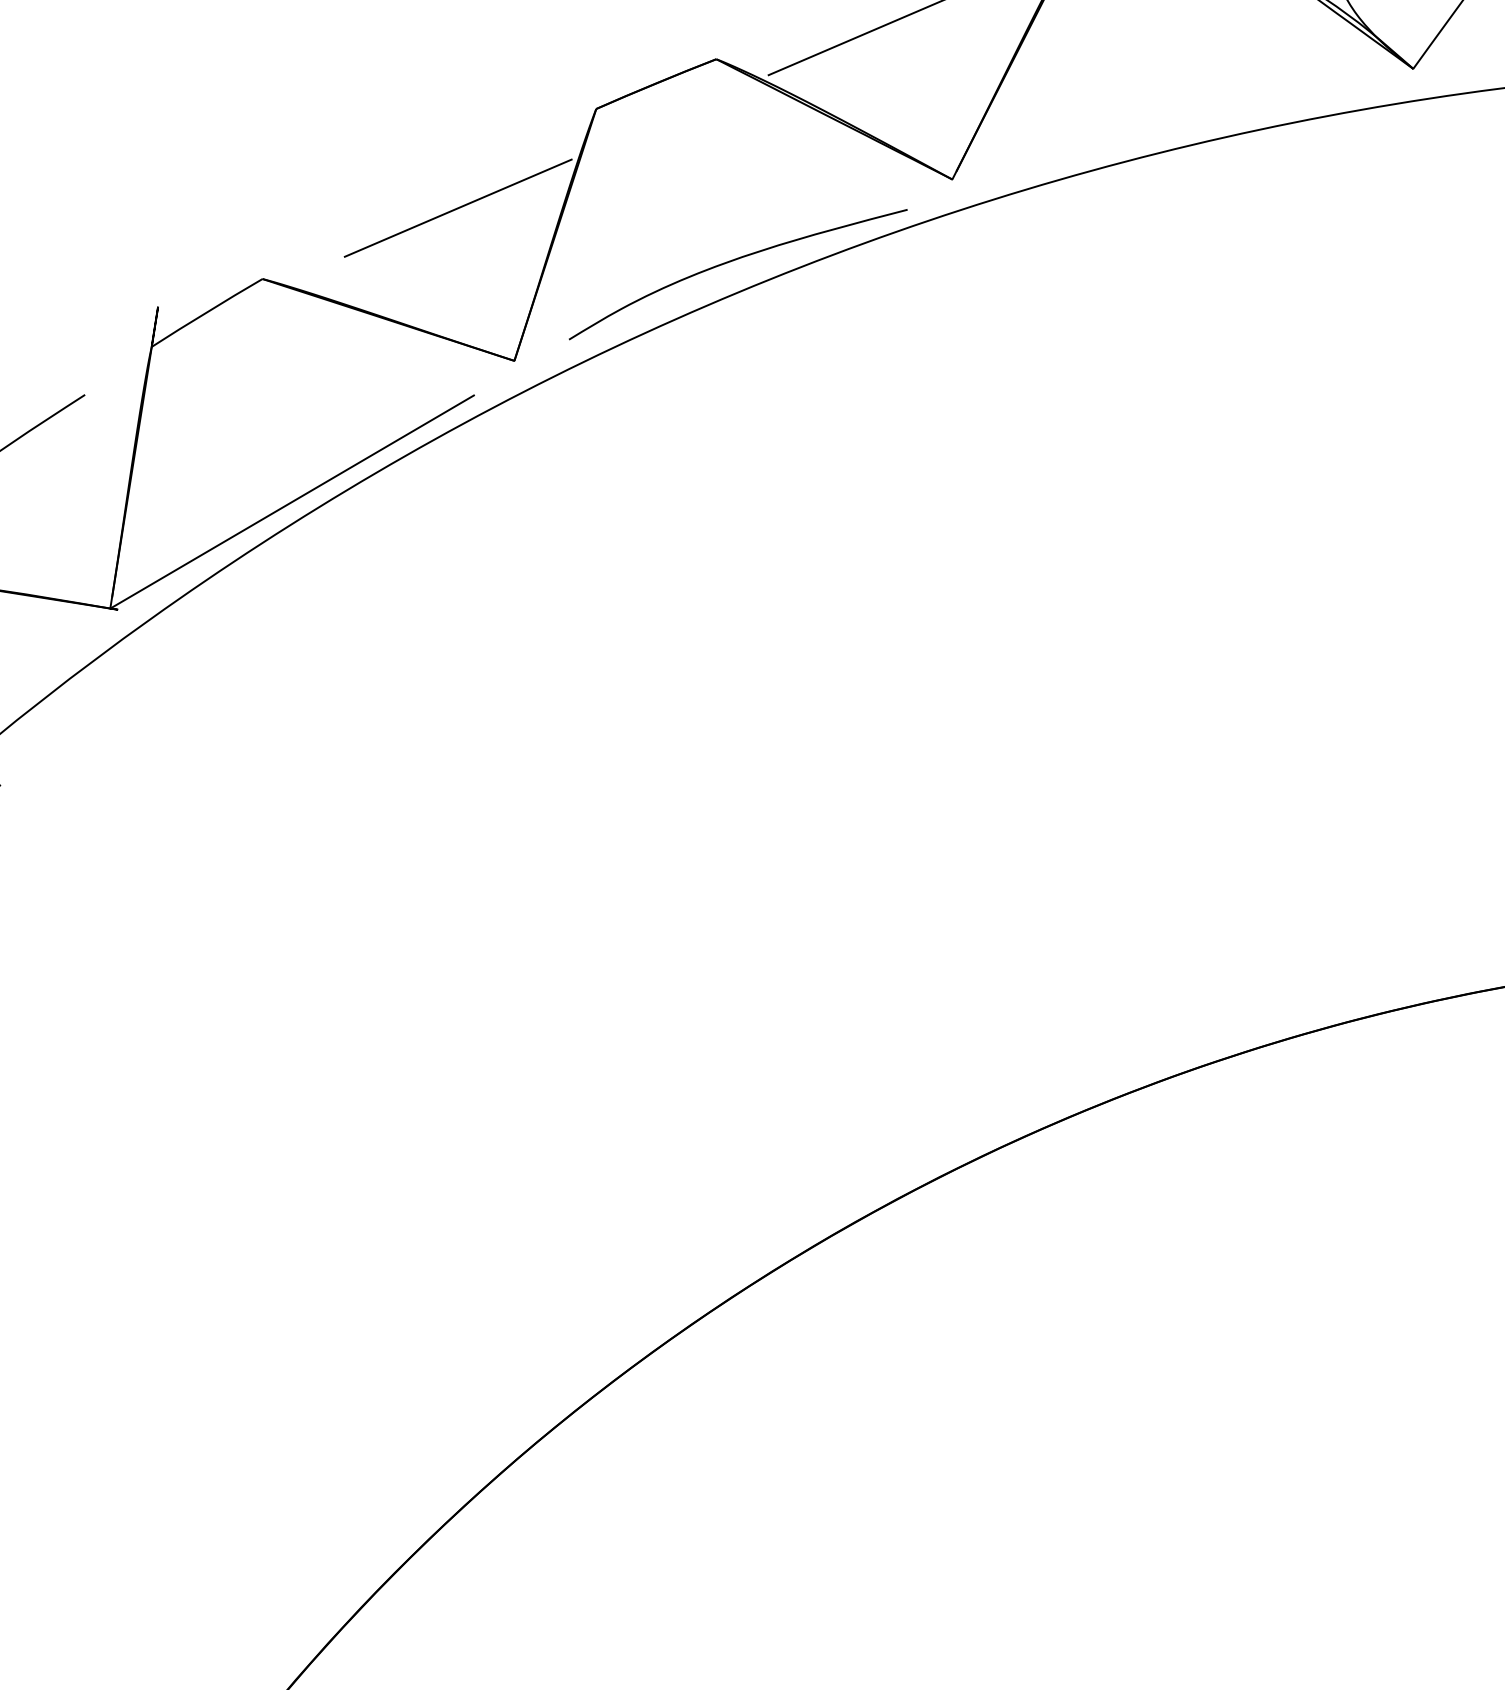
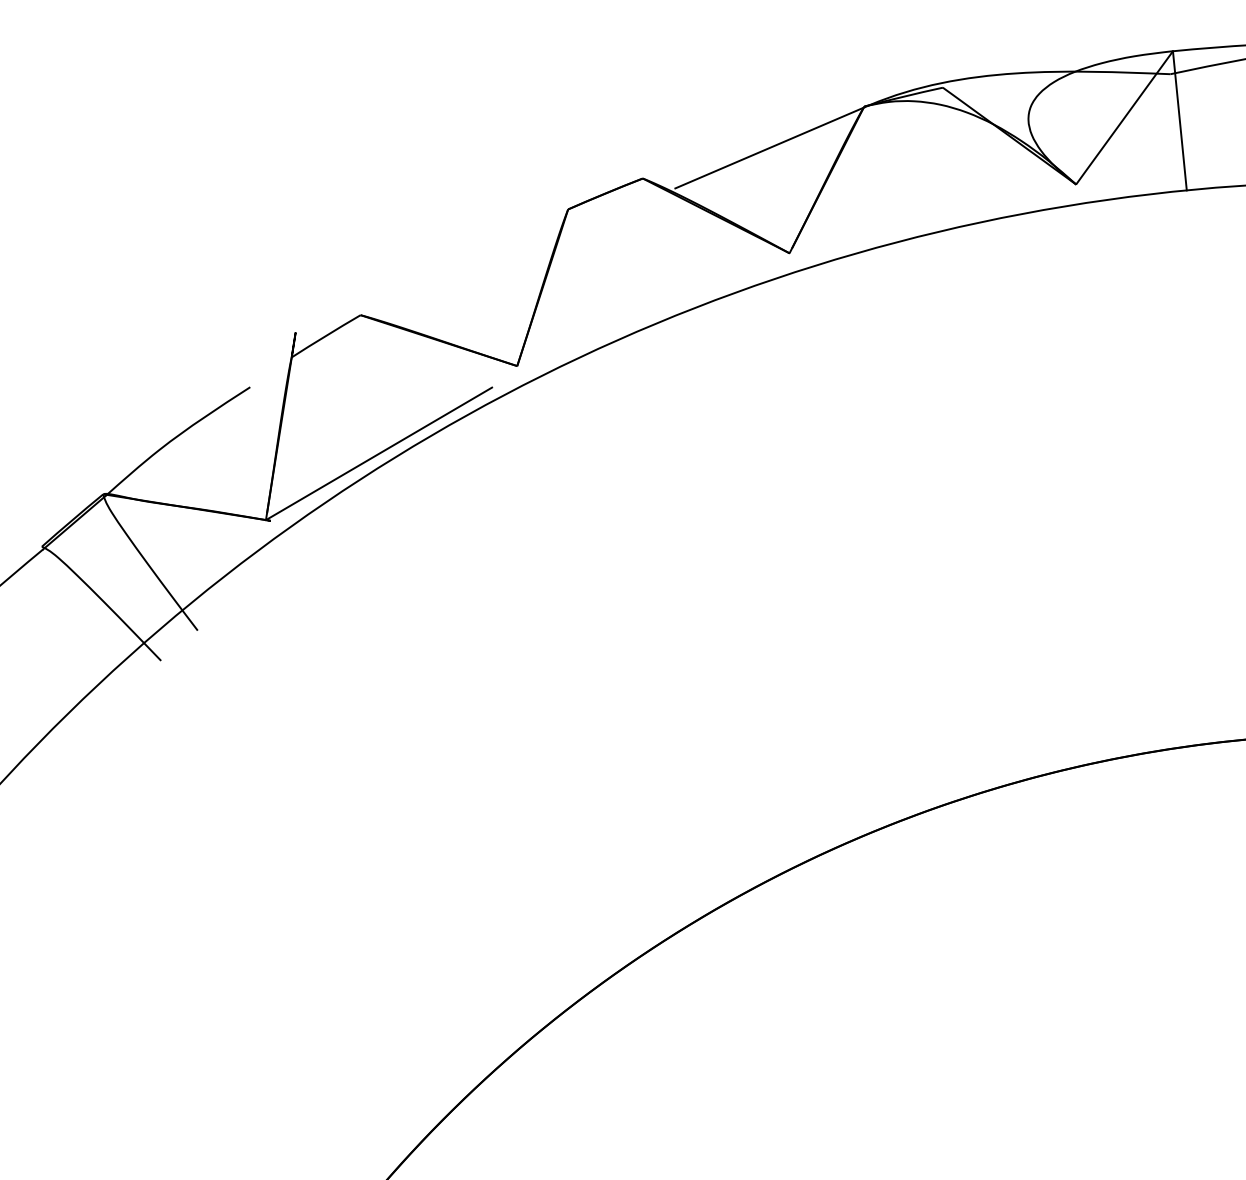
line: (456, 207) -> (481, 270), removed
curve: (735, 261) -> (654, 304), removed

